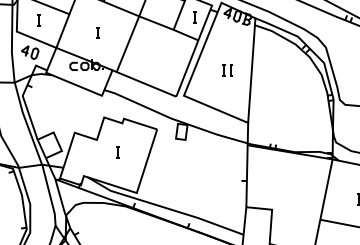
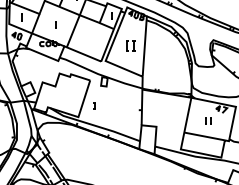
part: (227, 70) -> (130, 46), size x1.6
part: (117, 152) -> (94, 105), moved

